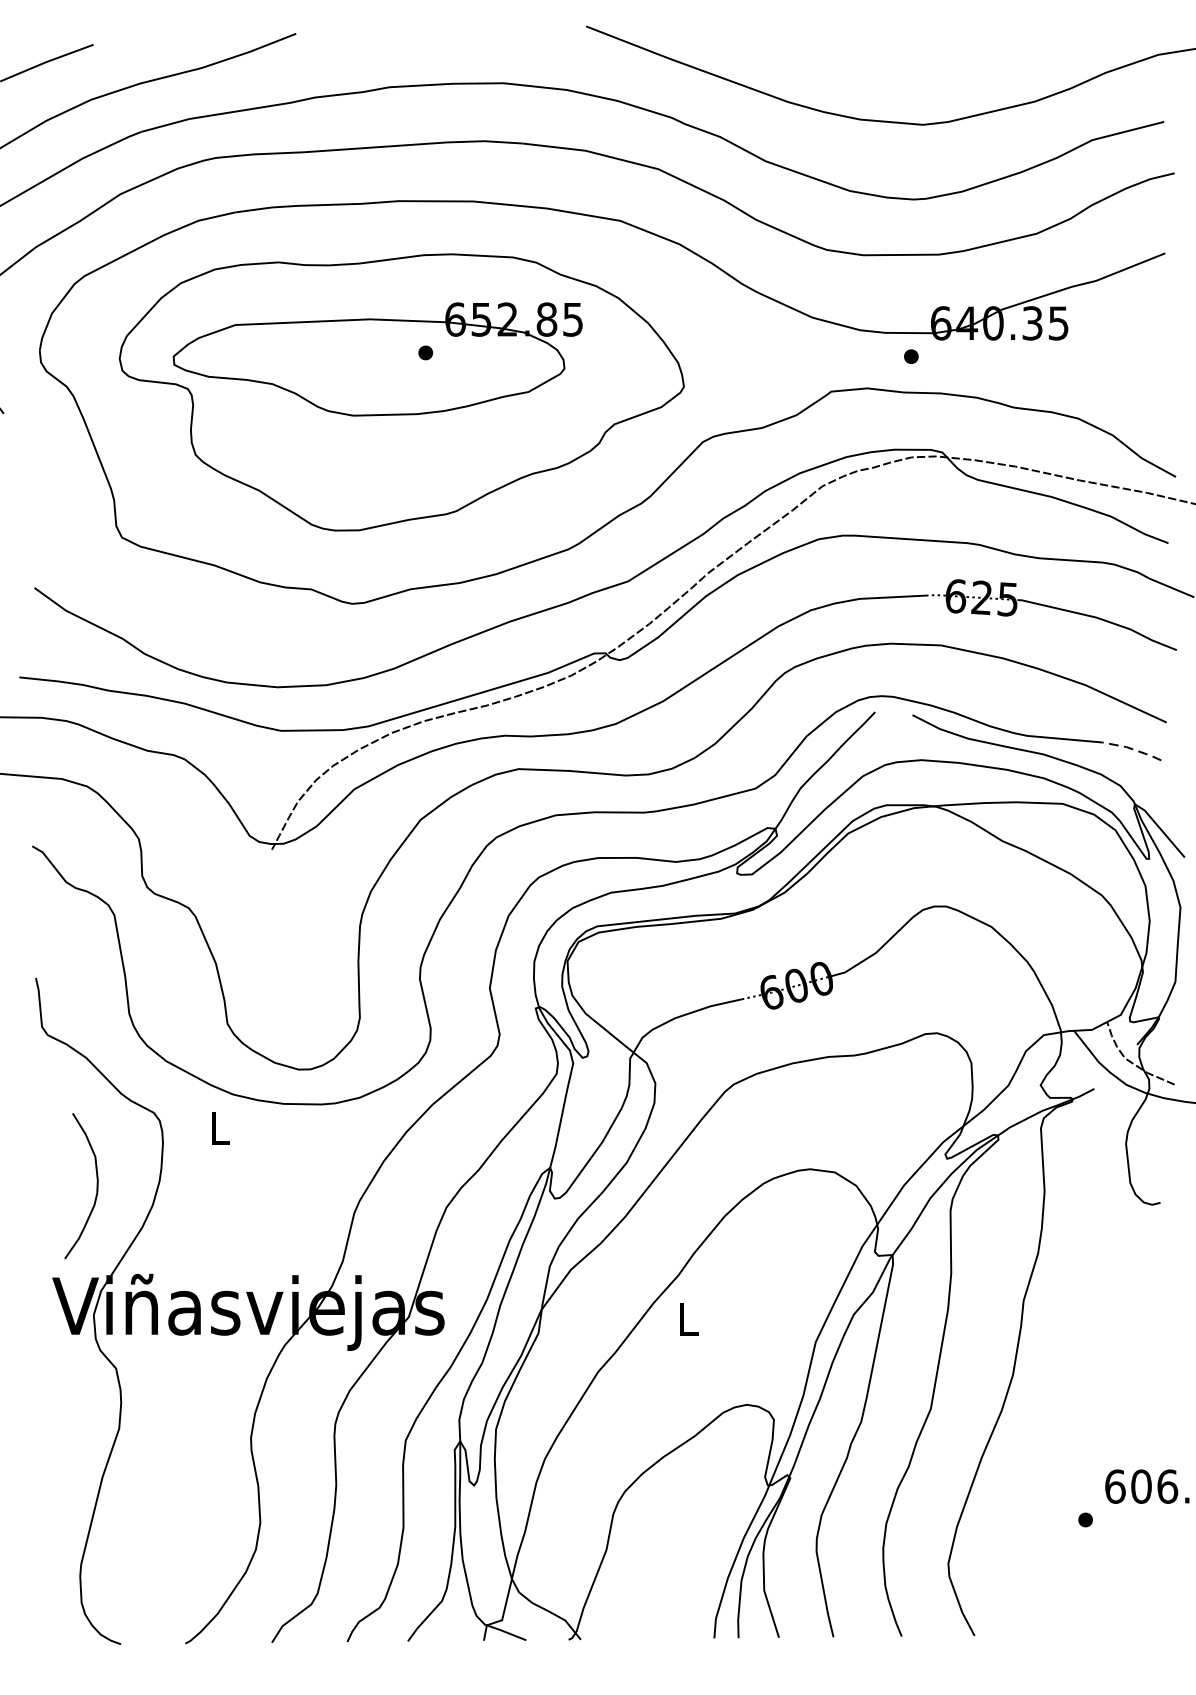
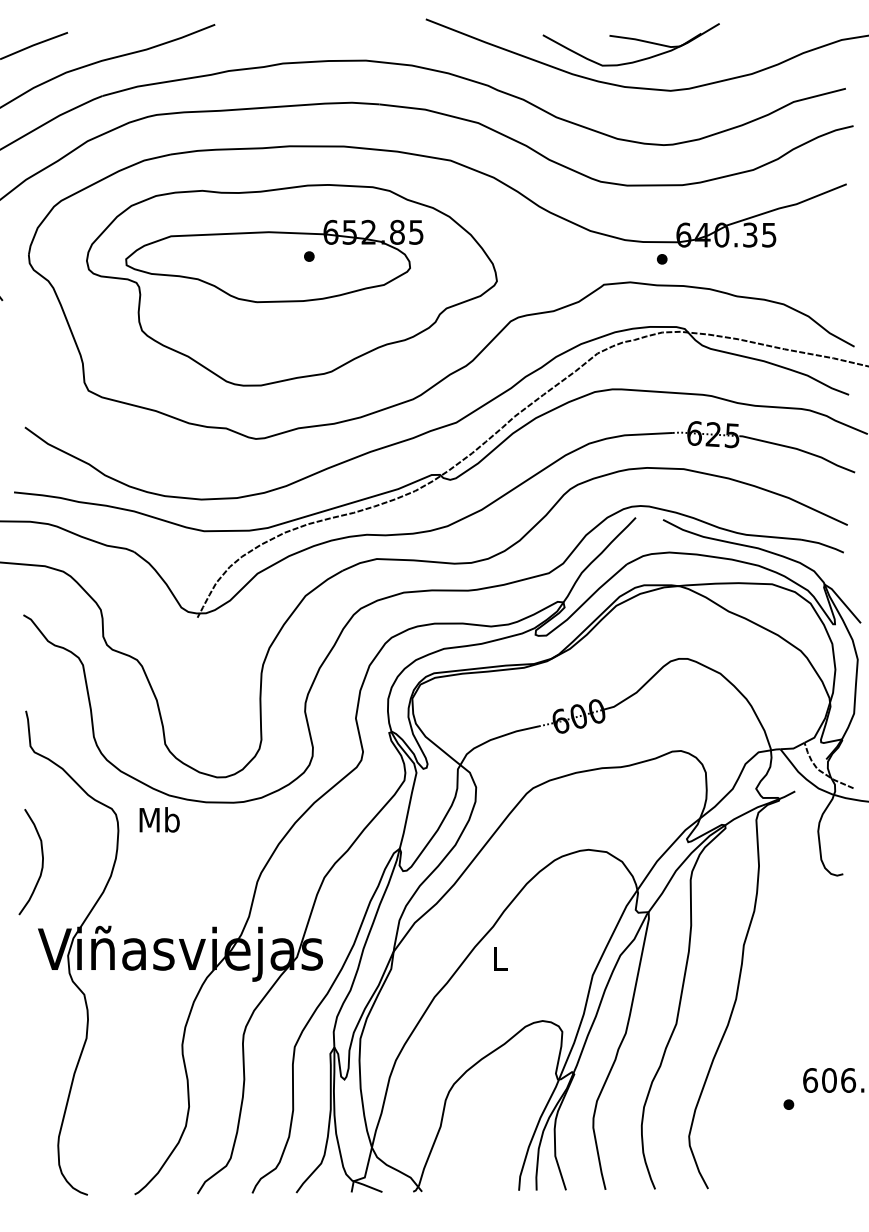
part: (867, 61) -> (630, 44), added
line: (1133, 749) -> (823, 544), dashed -> solid
text: (219, 1127) -> (159, 819), L -> Mb
curve: (95, 1188) -> (41, 863), moved

